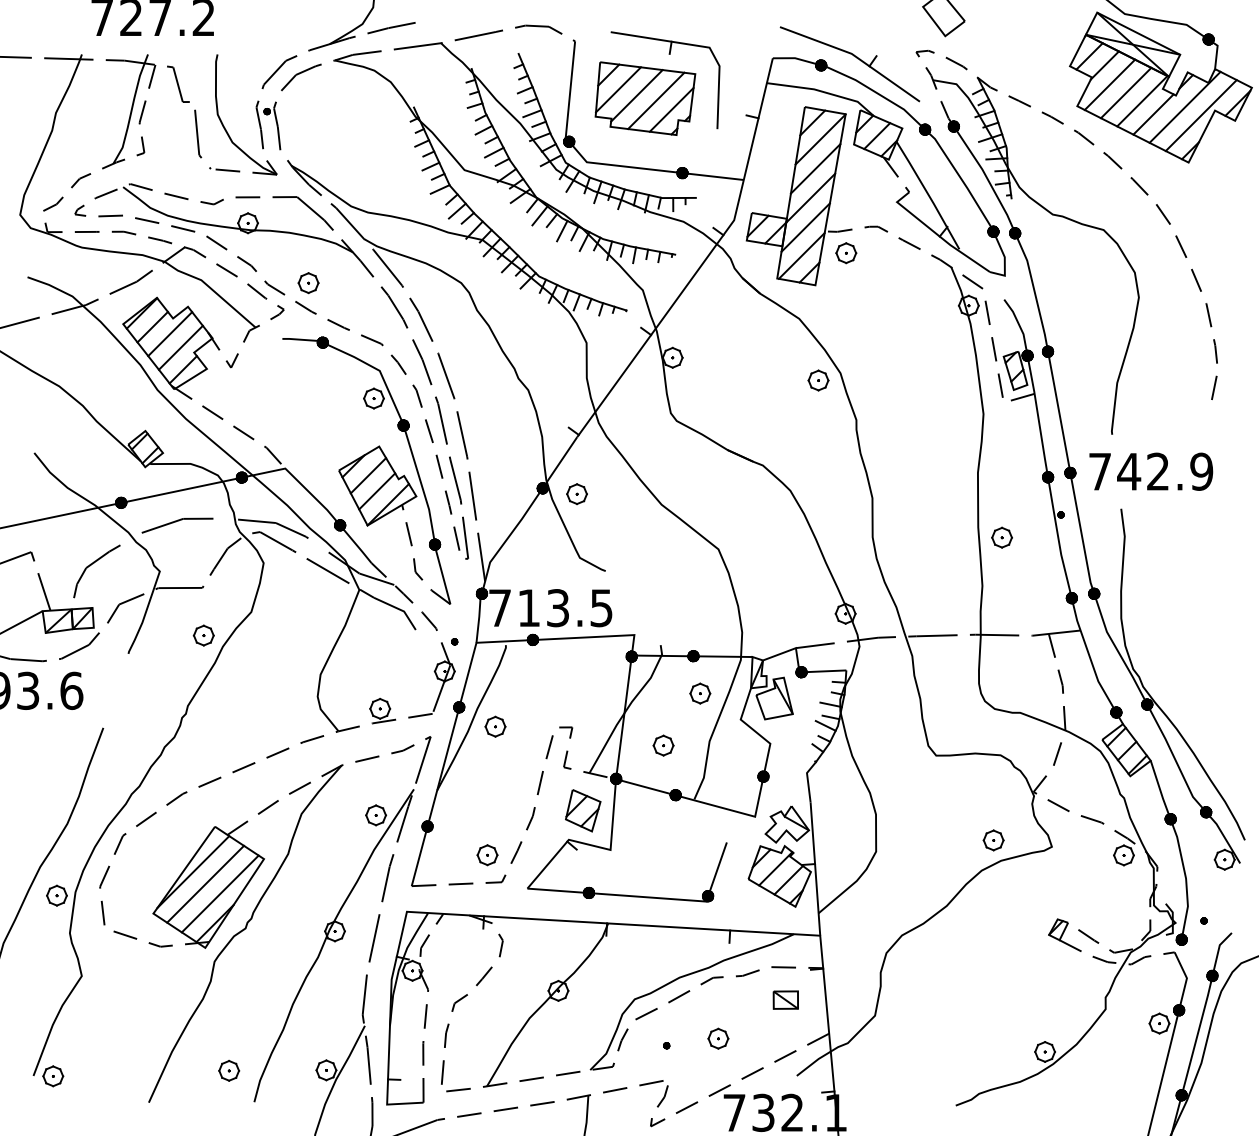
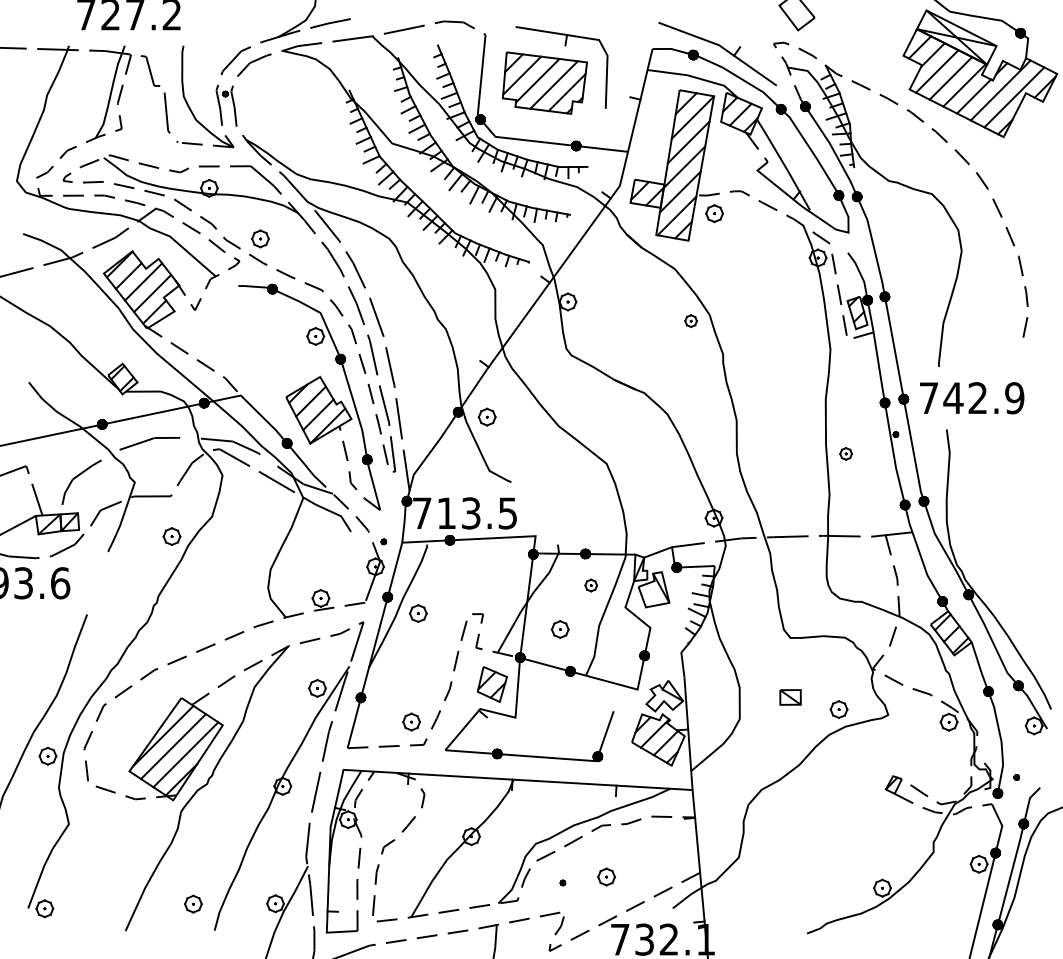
part: (817, 379) -> (690, 320), size x0.7
part: (1001, 537) -> (845, 453), size x0.7
part: (699, 693) -> (590, 585), size x0.7
part: (785, 1000) -> (790, 697), moved

